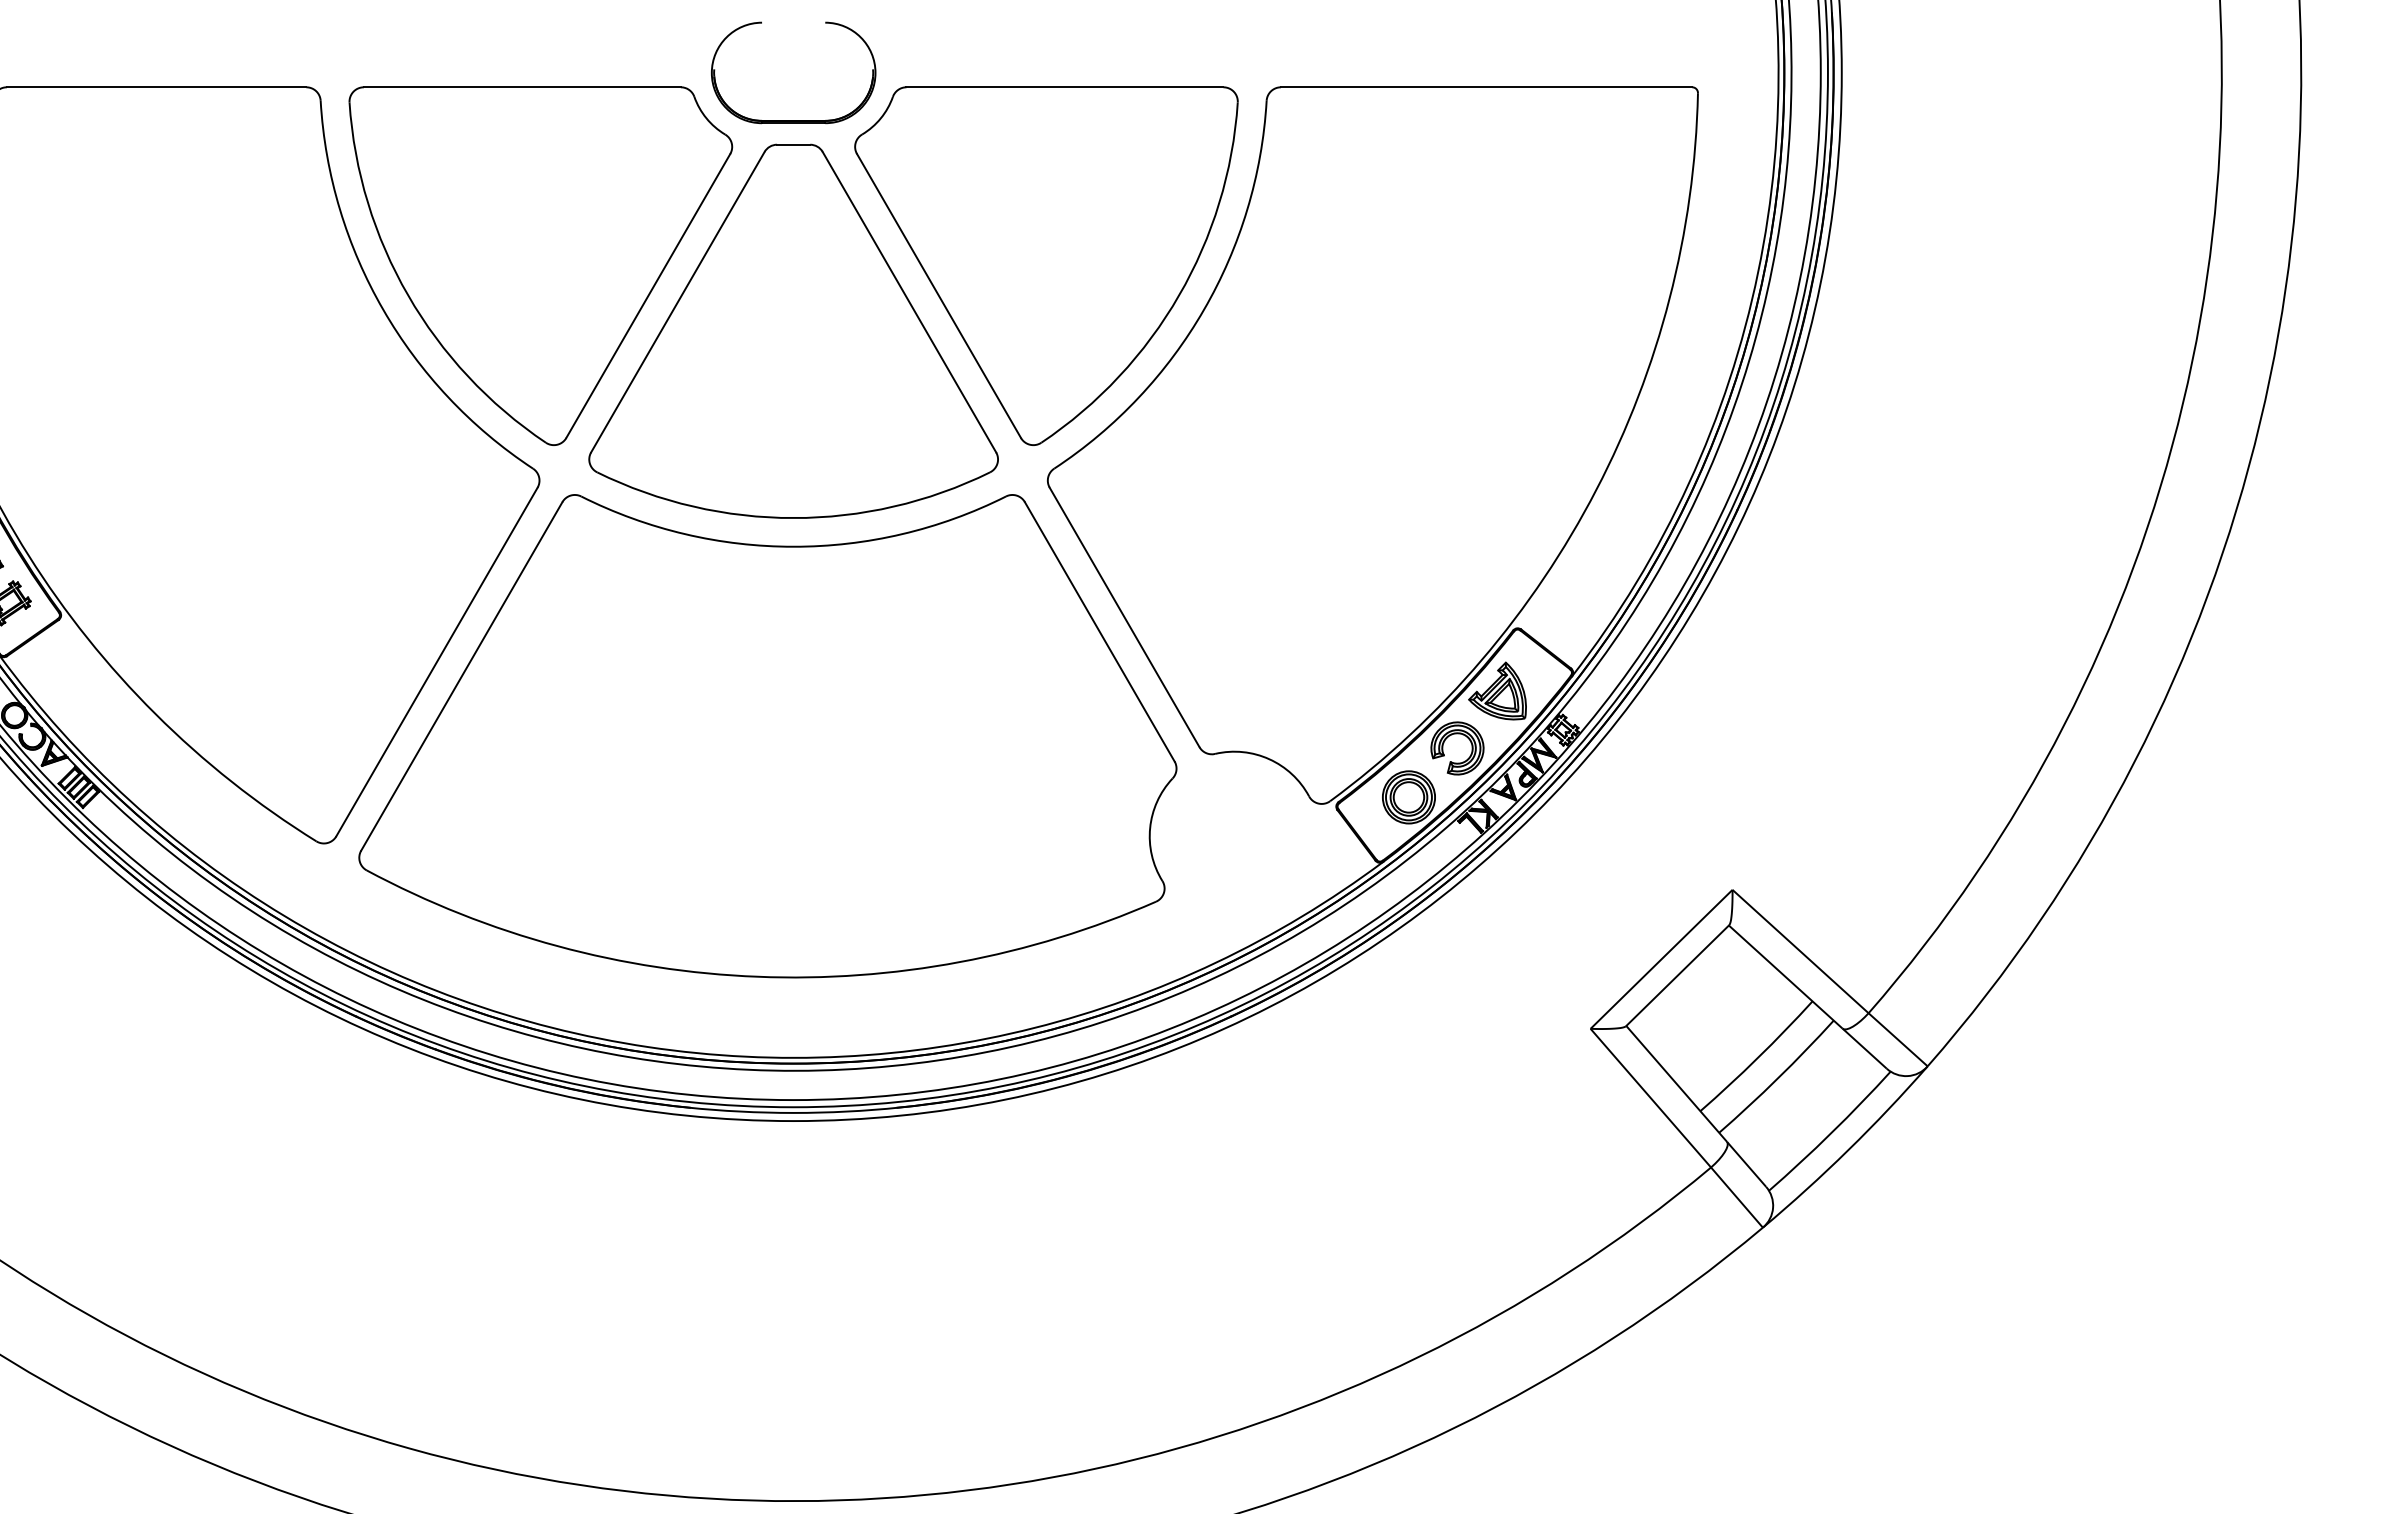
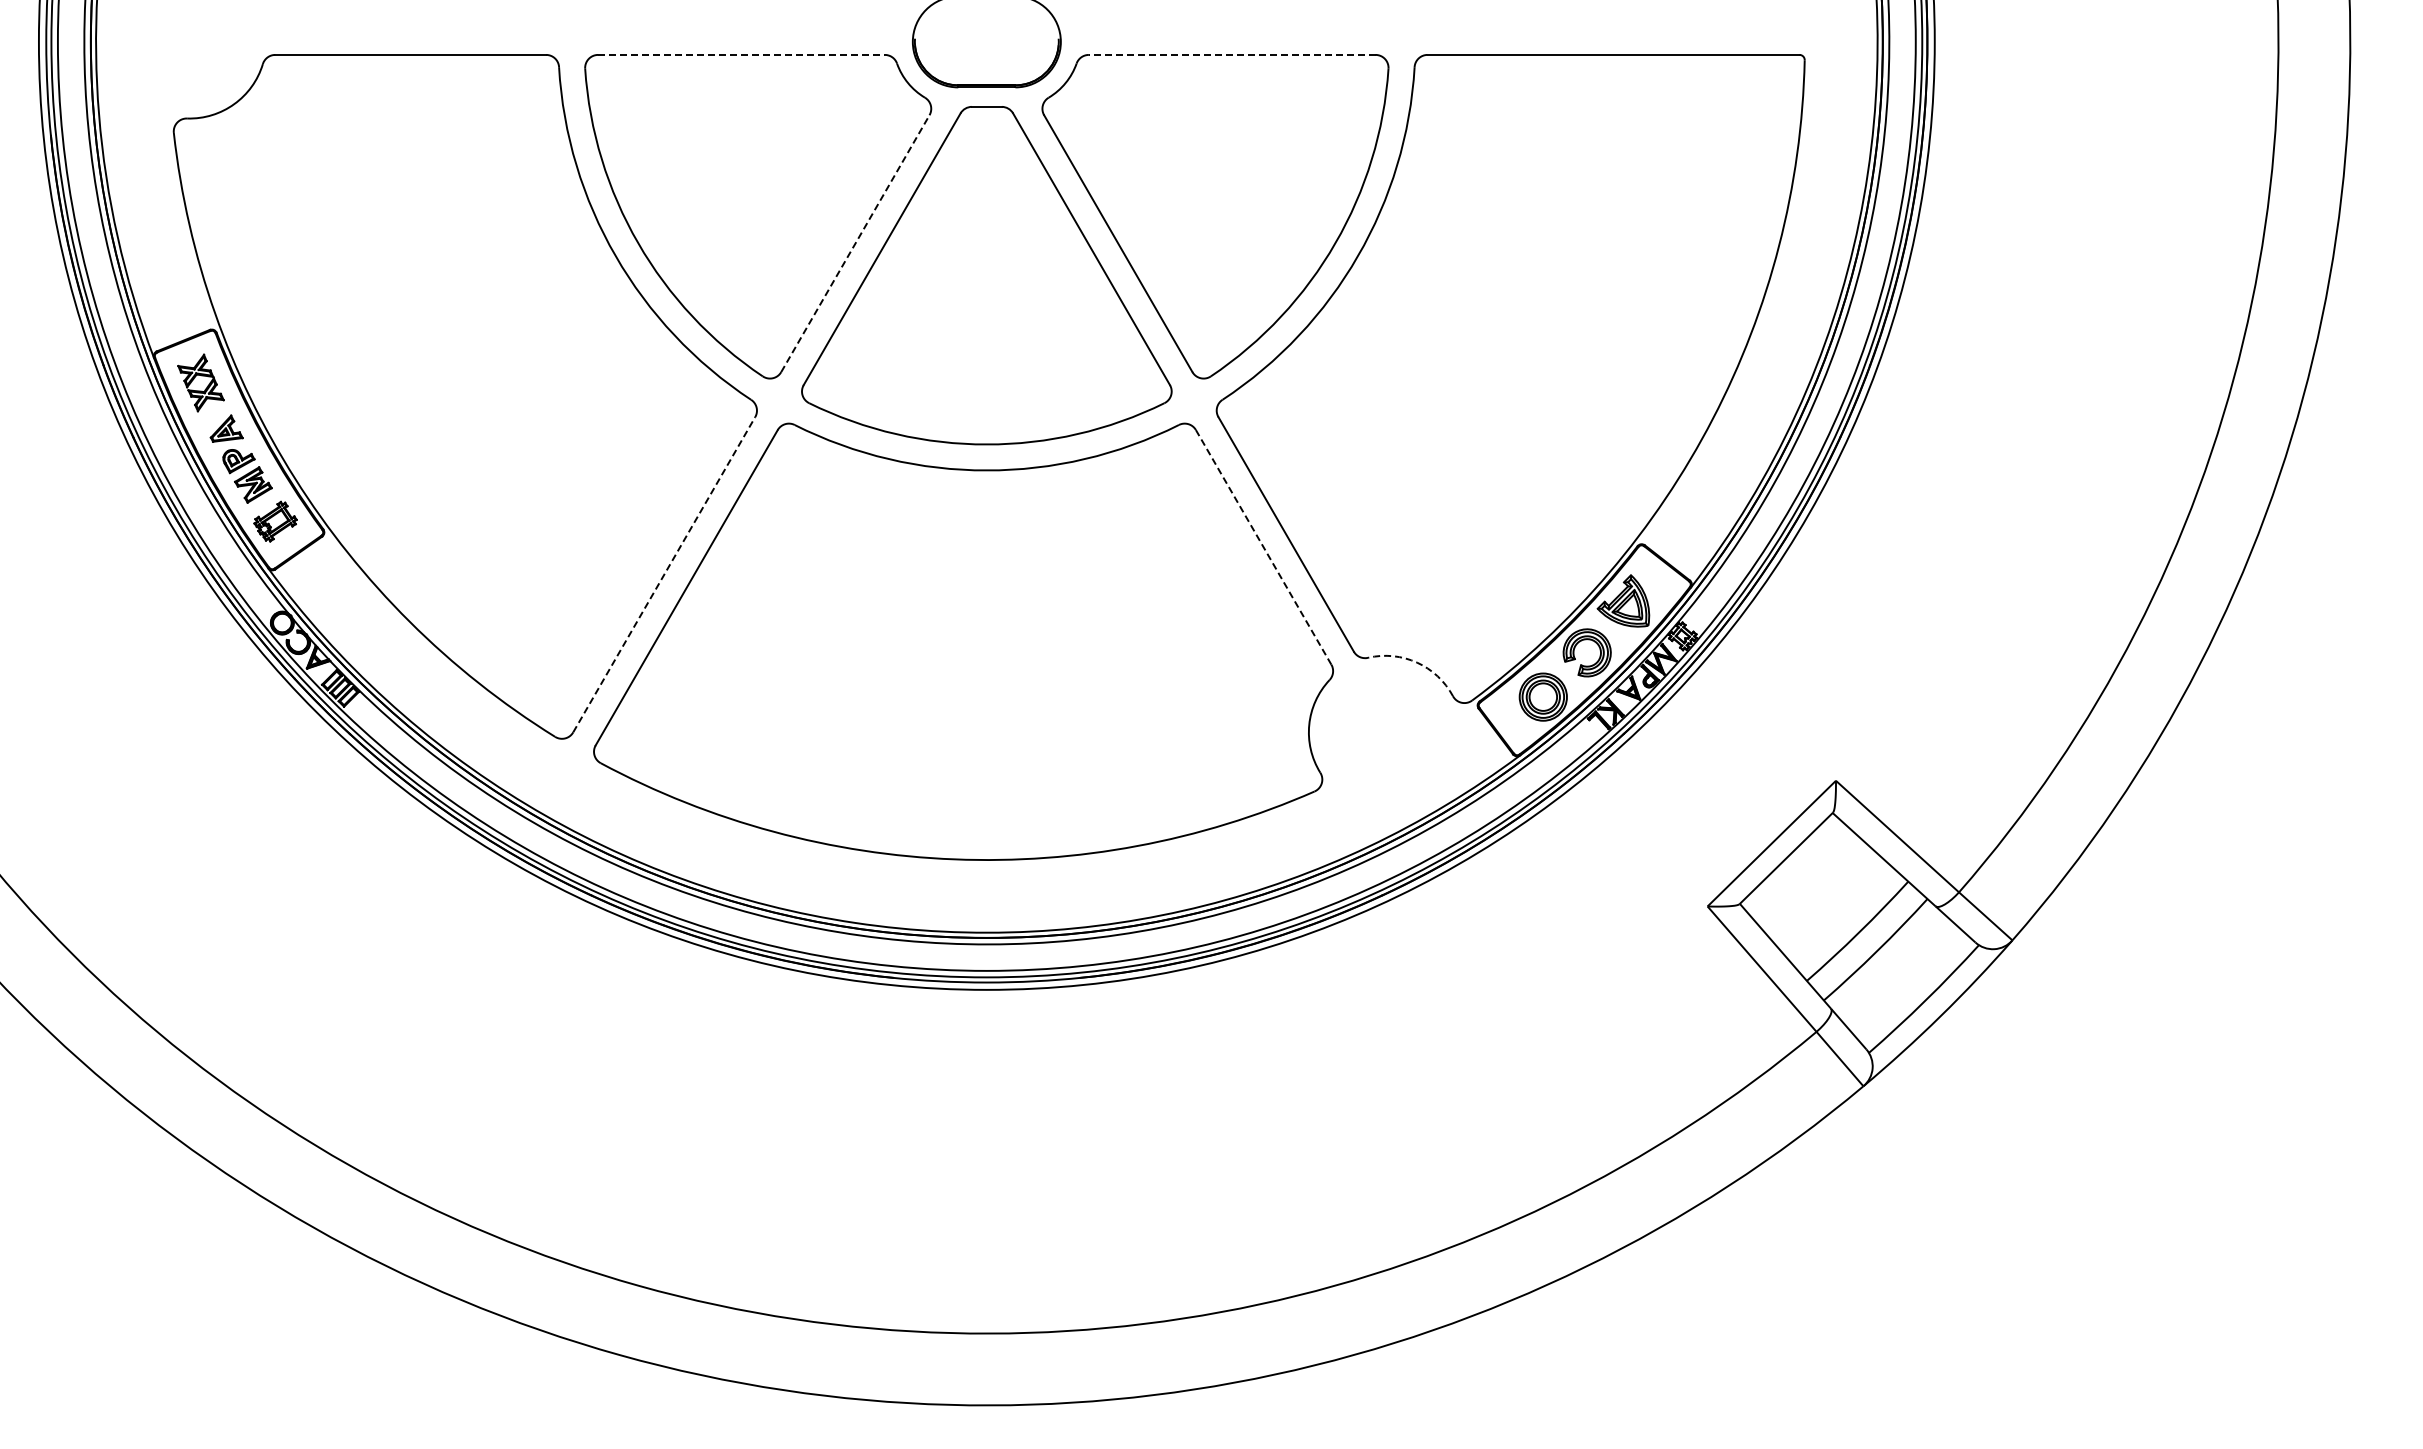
line: (522, 86) -> (741, 54), solid -> dashed
line: (1064, 86) -> (1231, 54), solid -> dashed
line: (648, 295) -> (855, 243), solid -> dashed
line: (1099, 630) -> (1263, 546), solid -> dashed
line: (437, 661) -> (664, 574), solid -> dashed
arc: (1269, 759) -> (1417, 662), solid -> dashed

